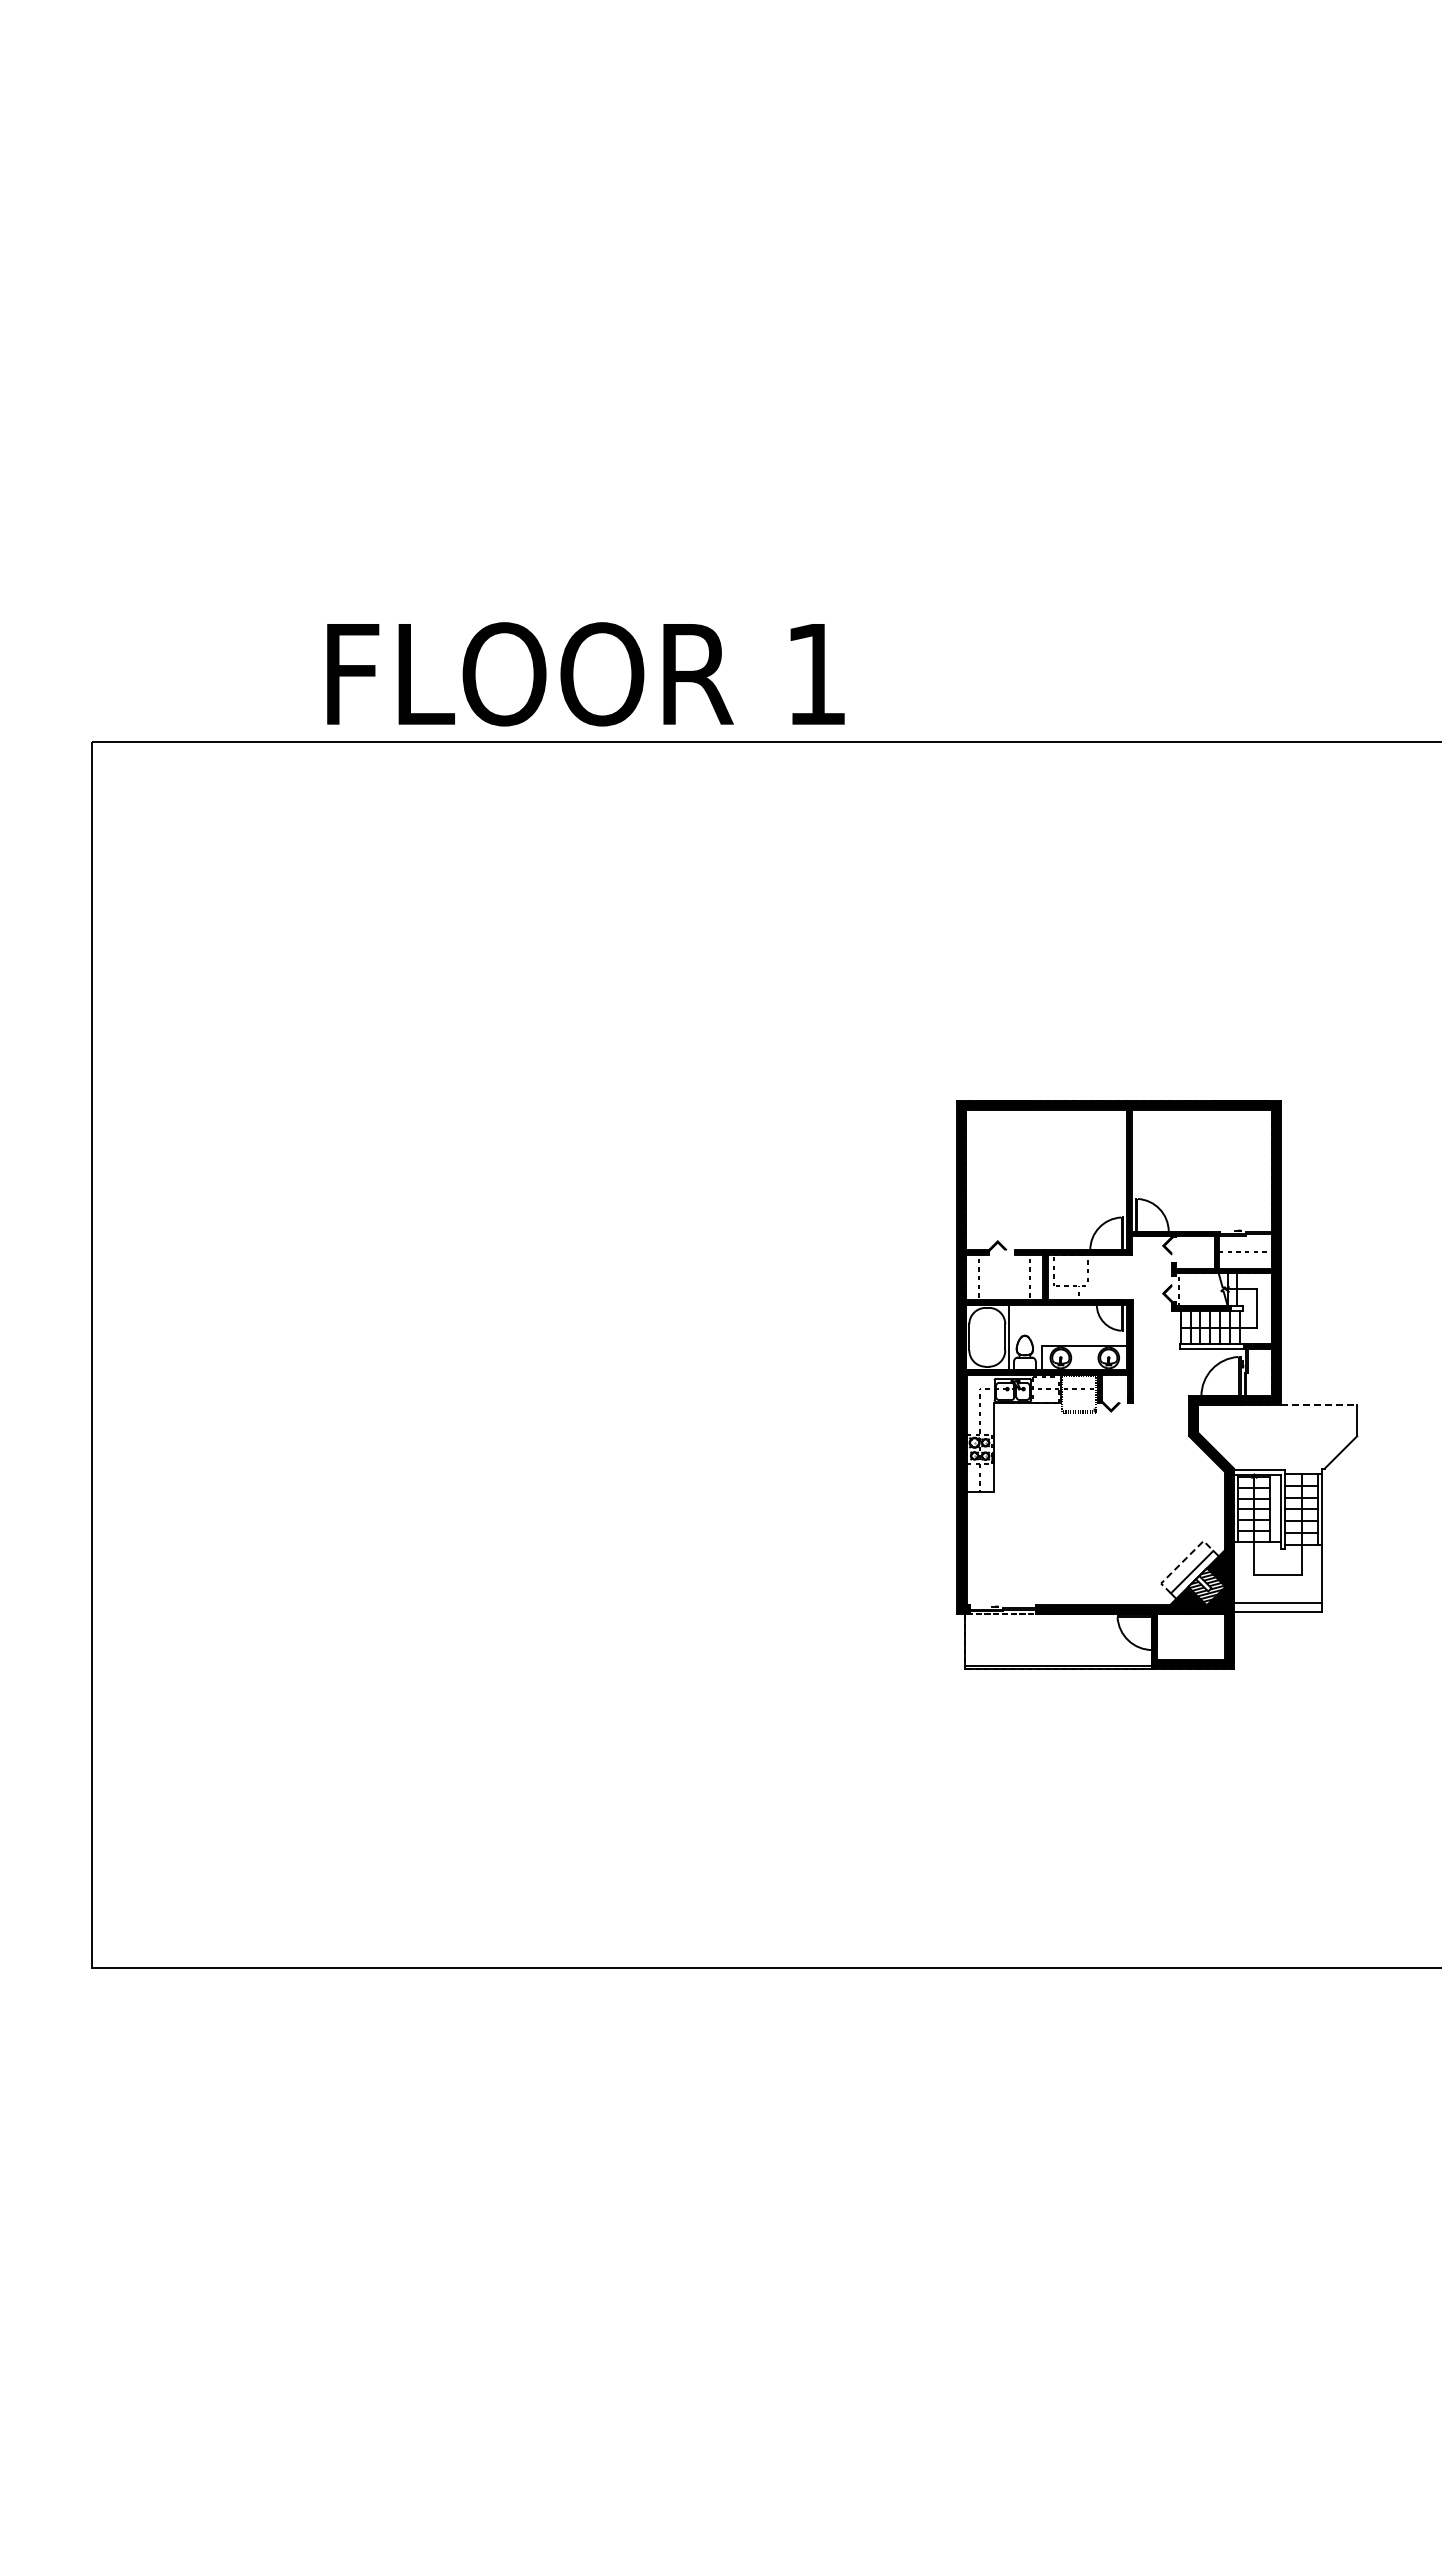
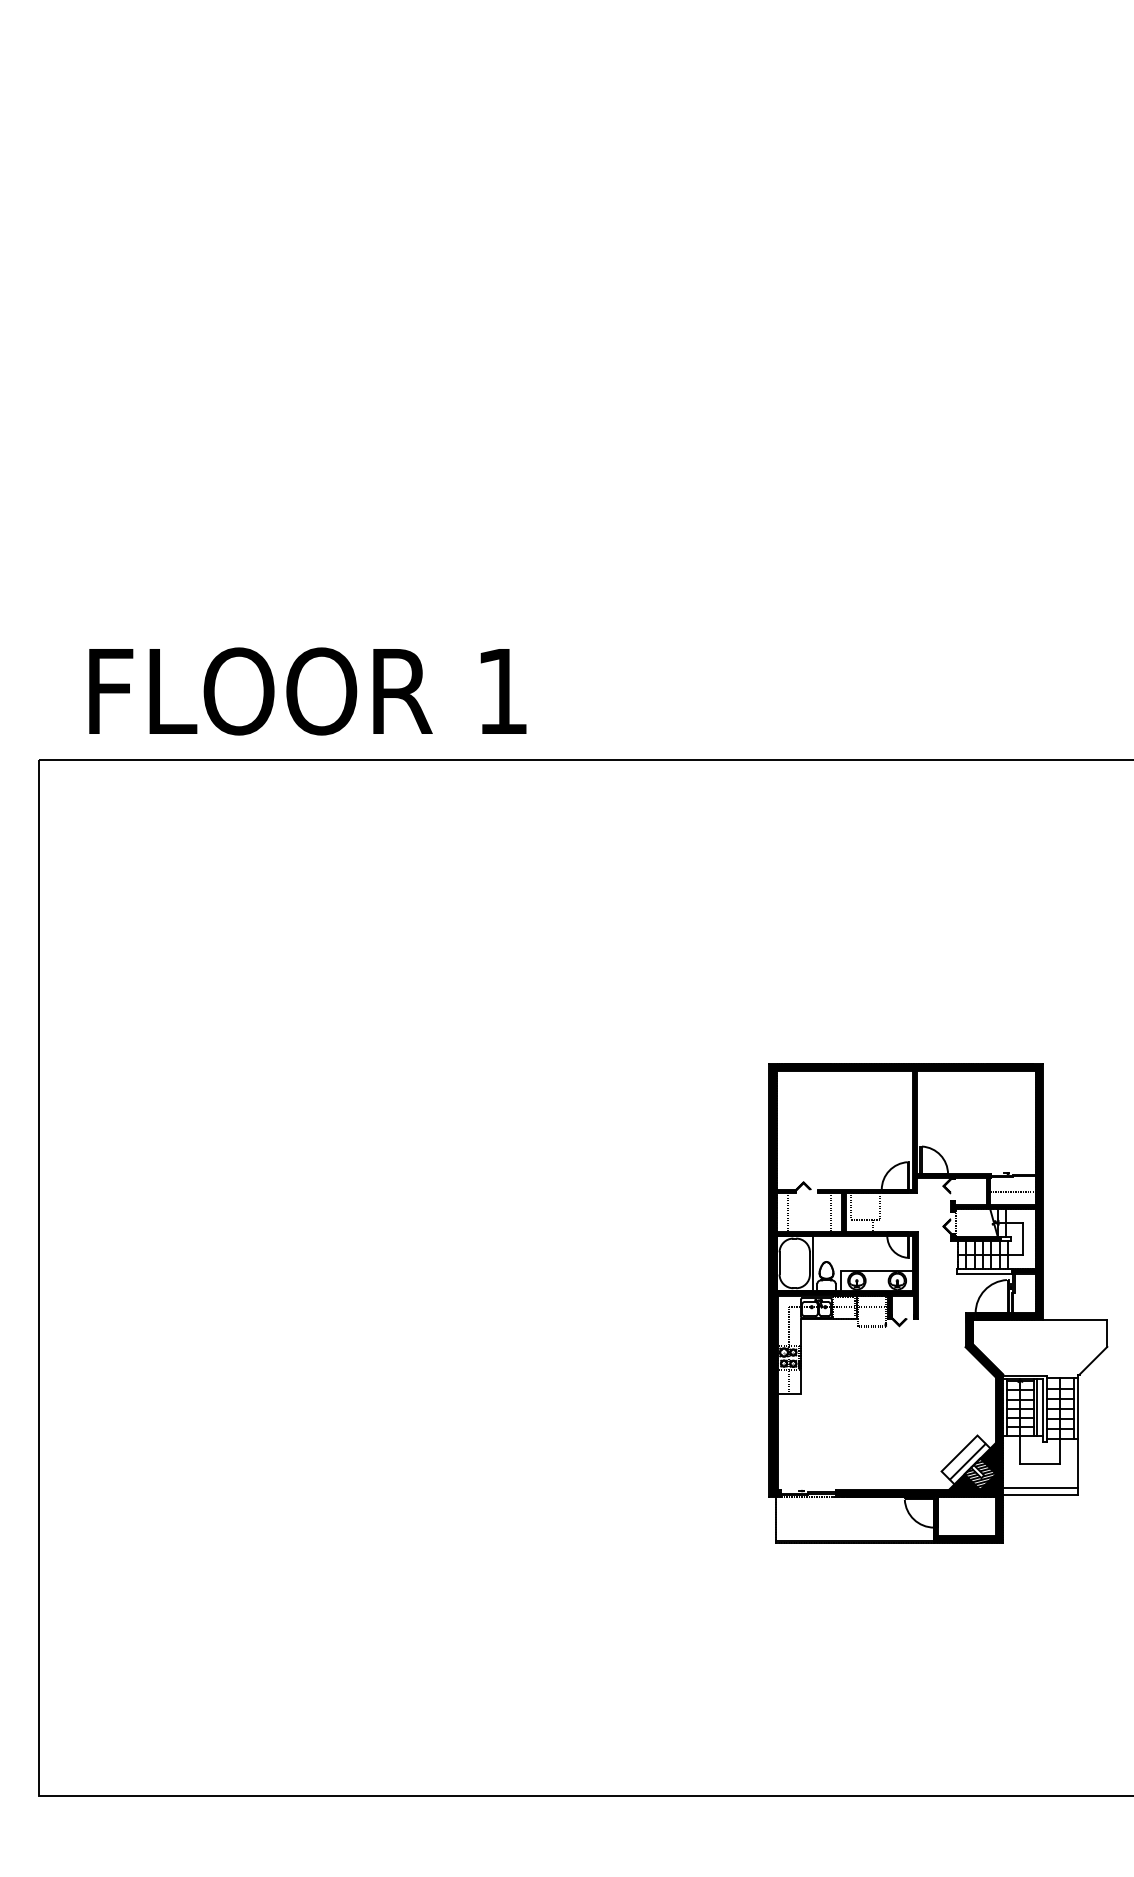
text: (585, 674) -> (307, 691), moved
line: (1319, 1404) -> (1075, 1320), dashed -> solid
line: (1274, 1508) -> (1037, 1408), added
line: (1182, 1561) -> (959, 1452), dashed -> solid

